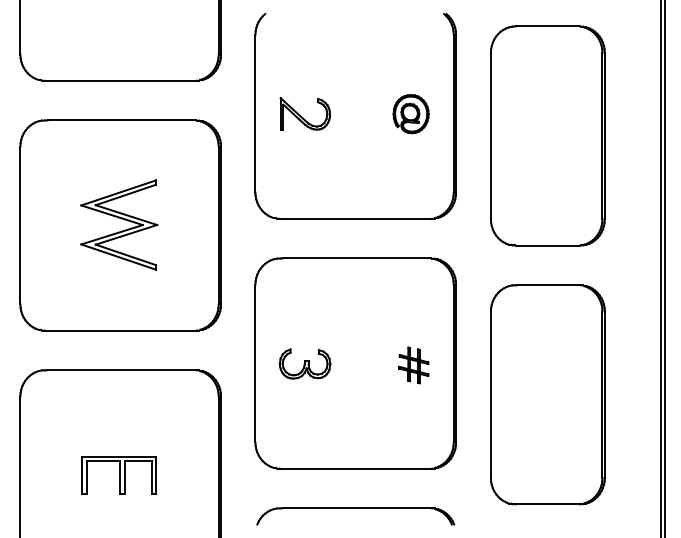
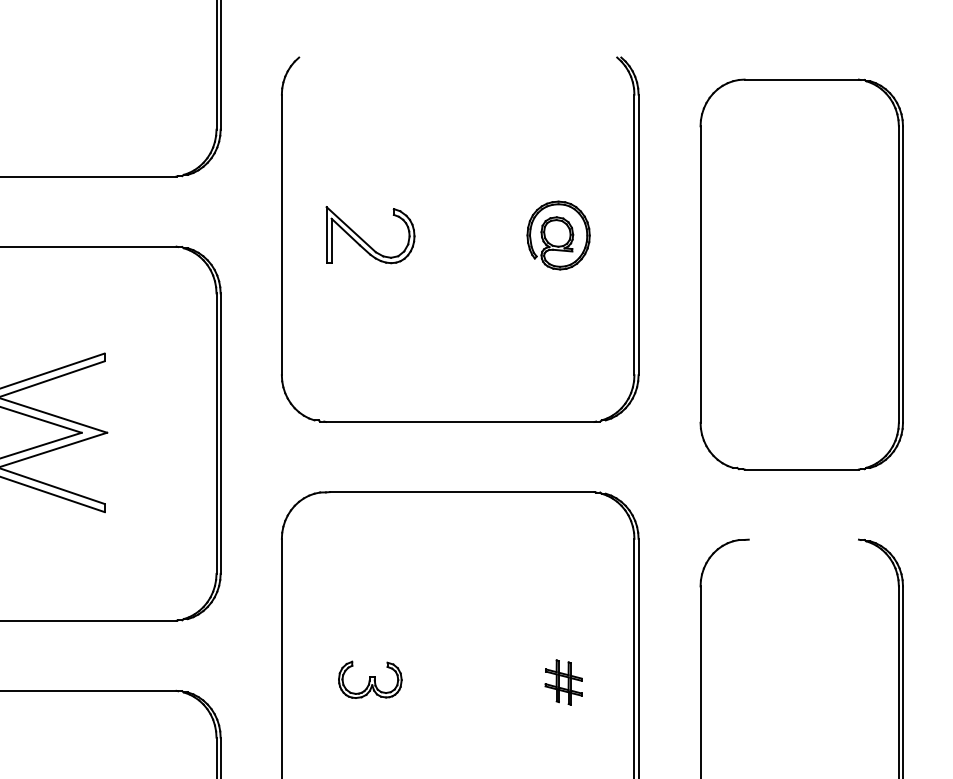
line: (549, 285) -> (804, 540), removed
part: (305, 363) -> (370, 678), size x0.7
part: (413, 365) -> (562, 682), size x0.7

